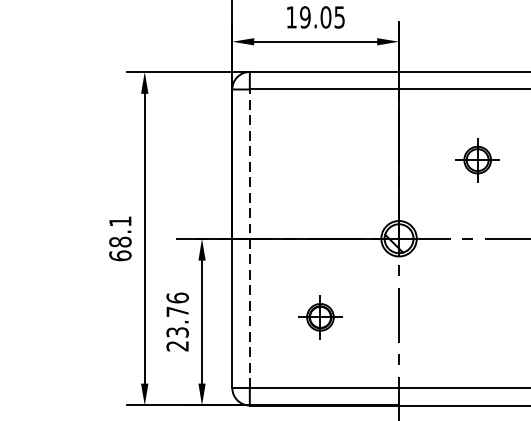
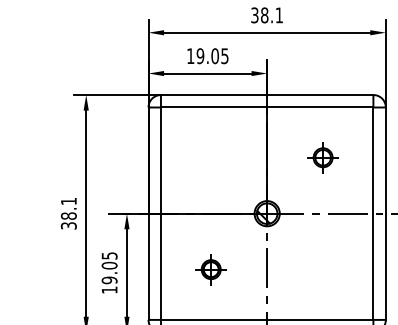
line: (249, 238) -> (160, 213), dashed -> solid
text: (119, 255) -> (68, 225), 68.1 -> 38.1
text: (177, 321) -> (109, 272), 23.76 -> 19.05

